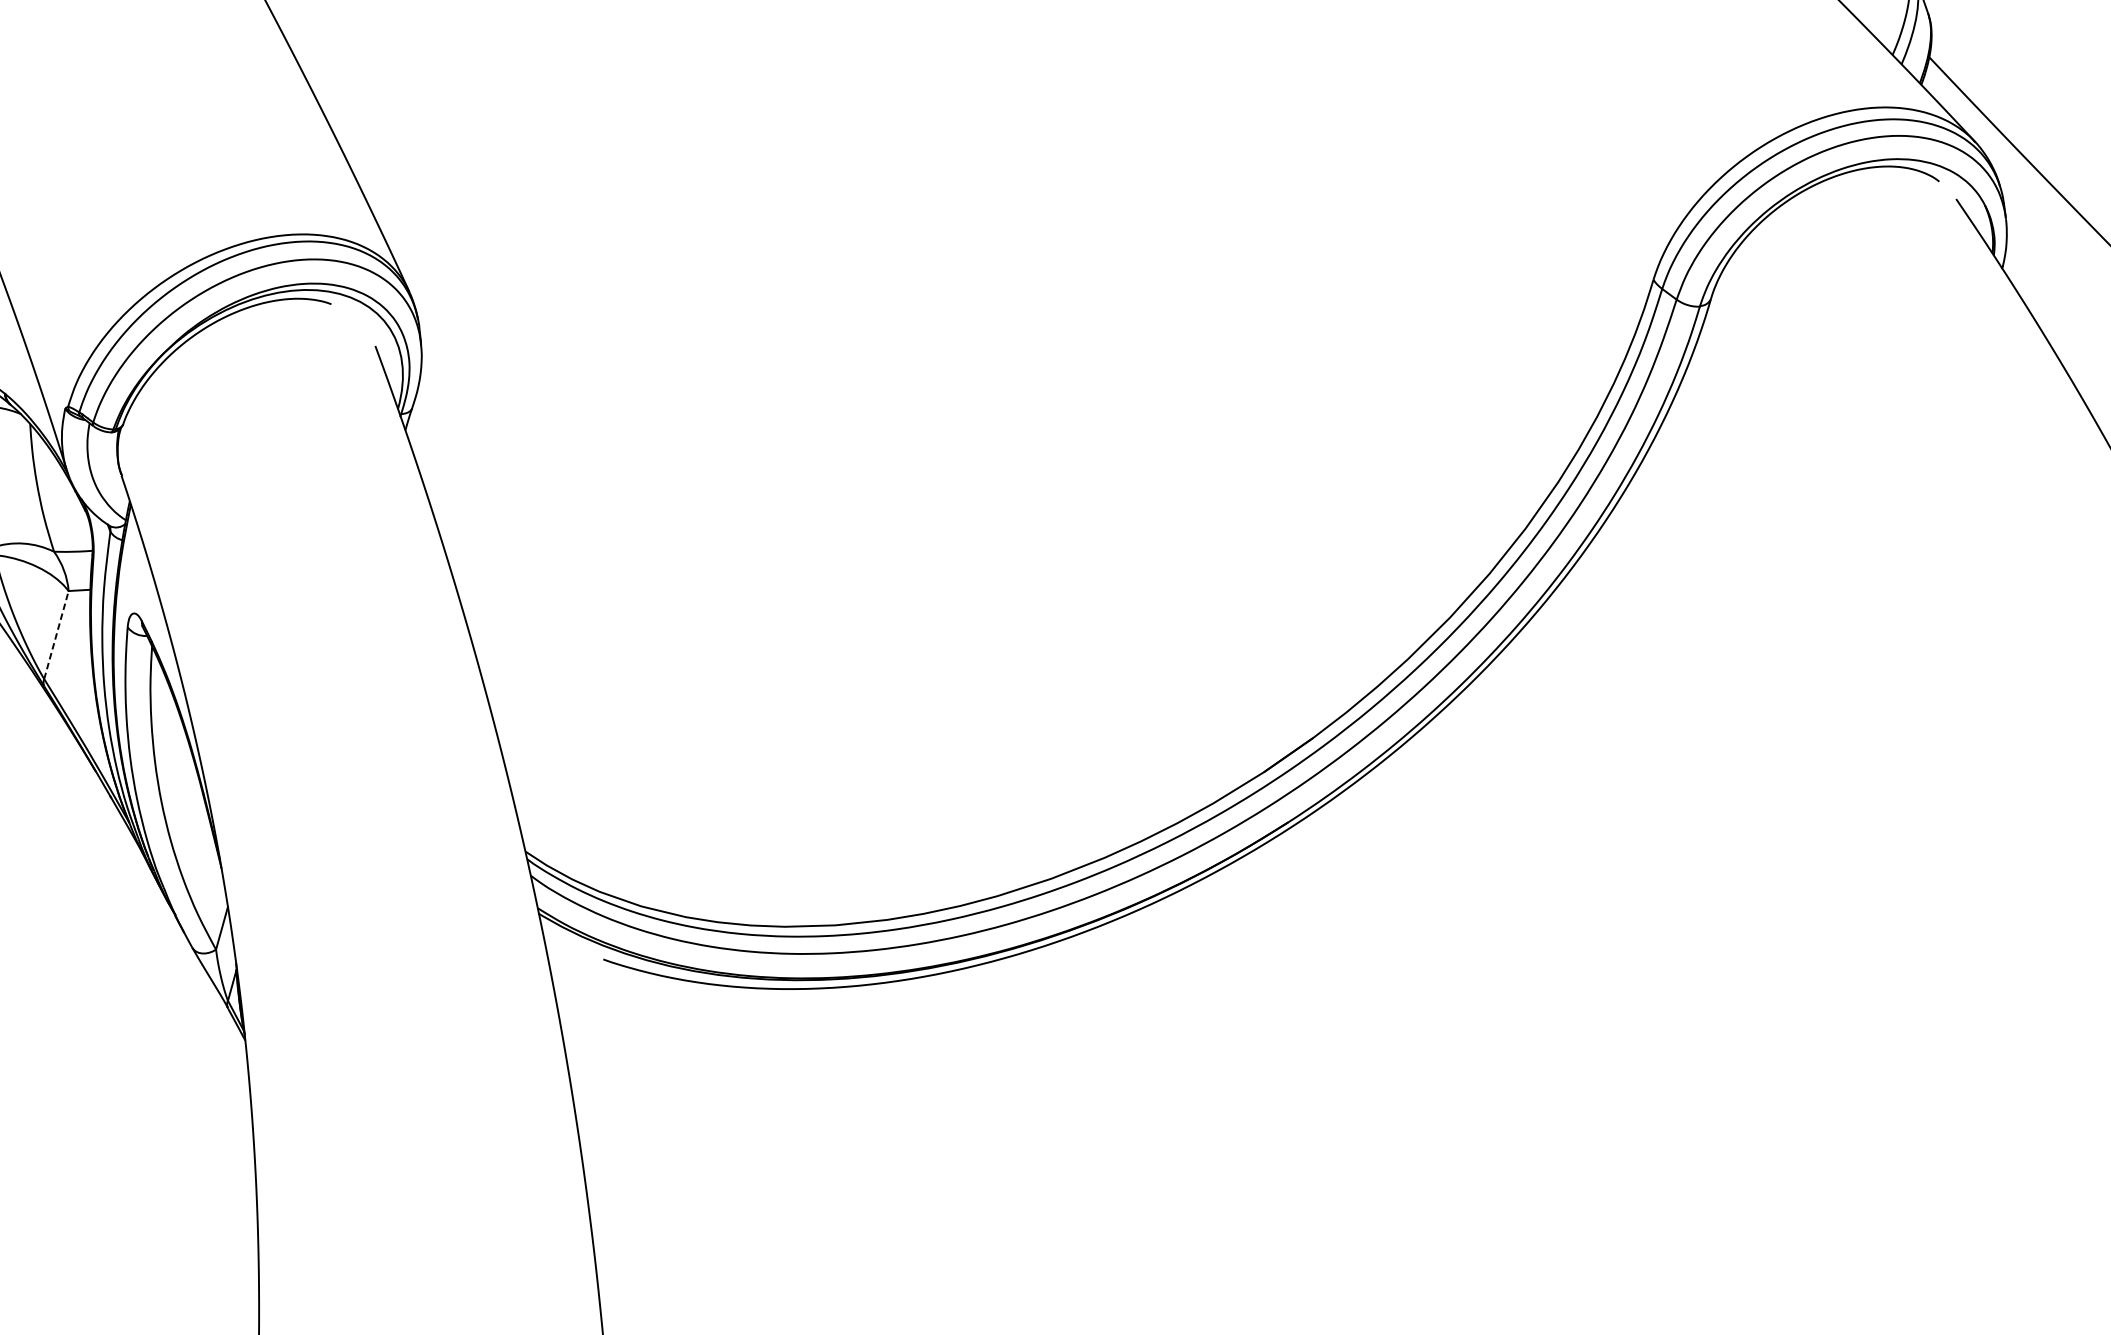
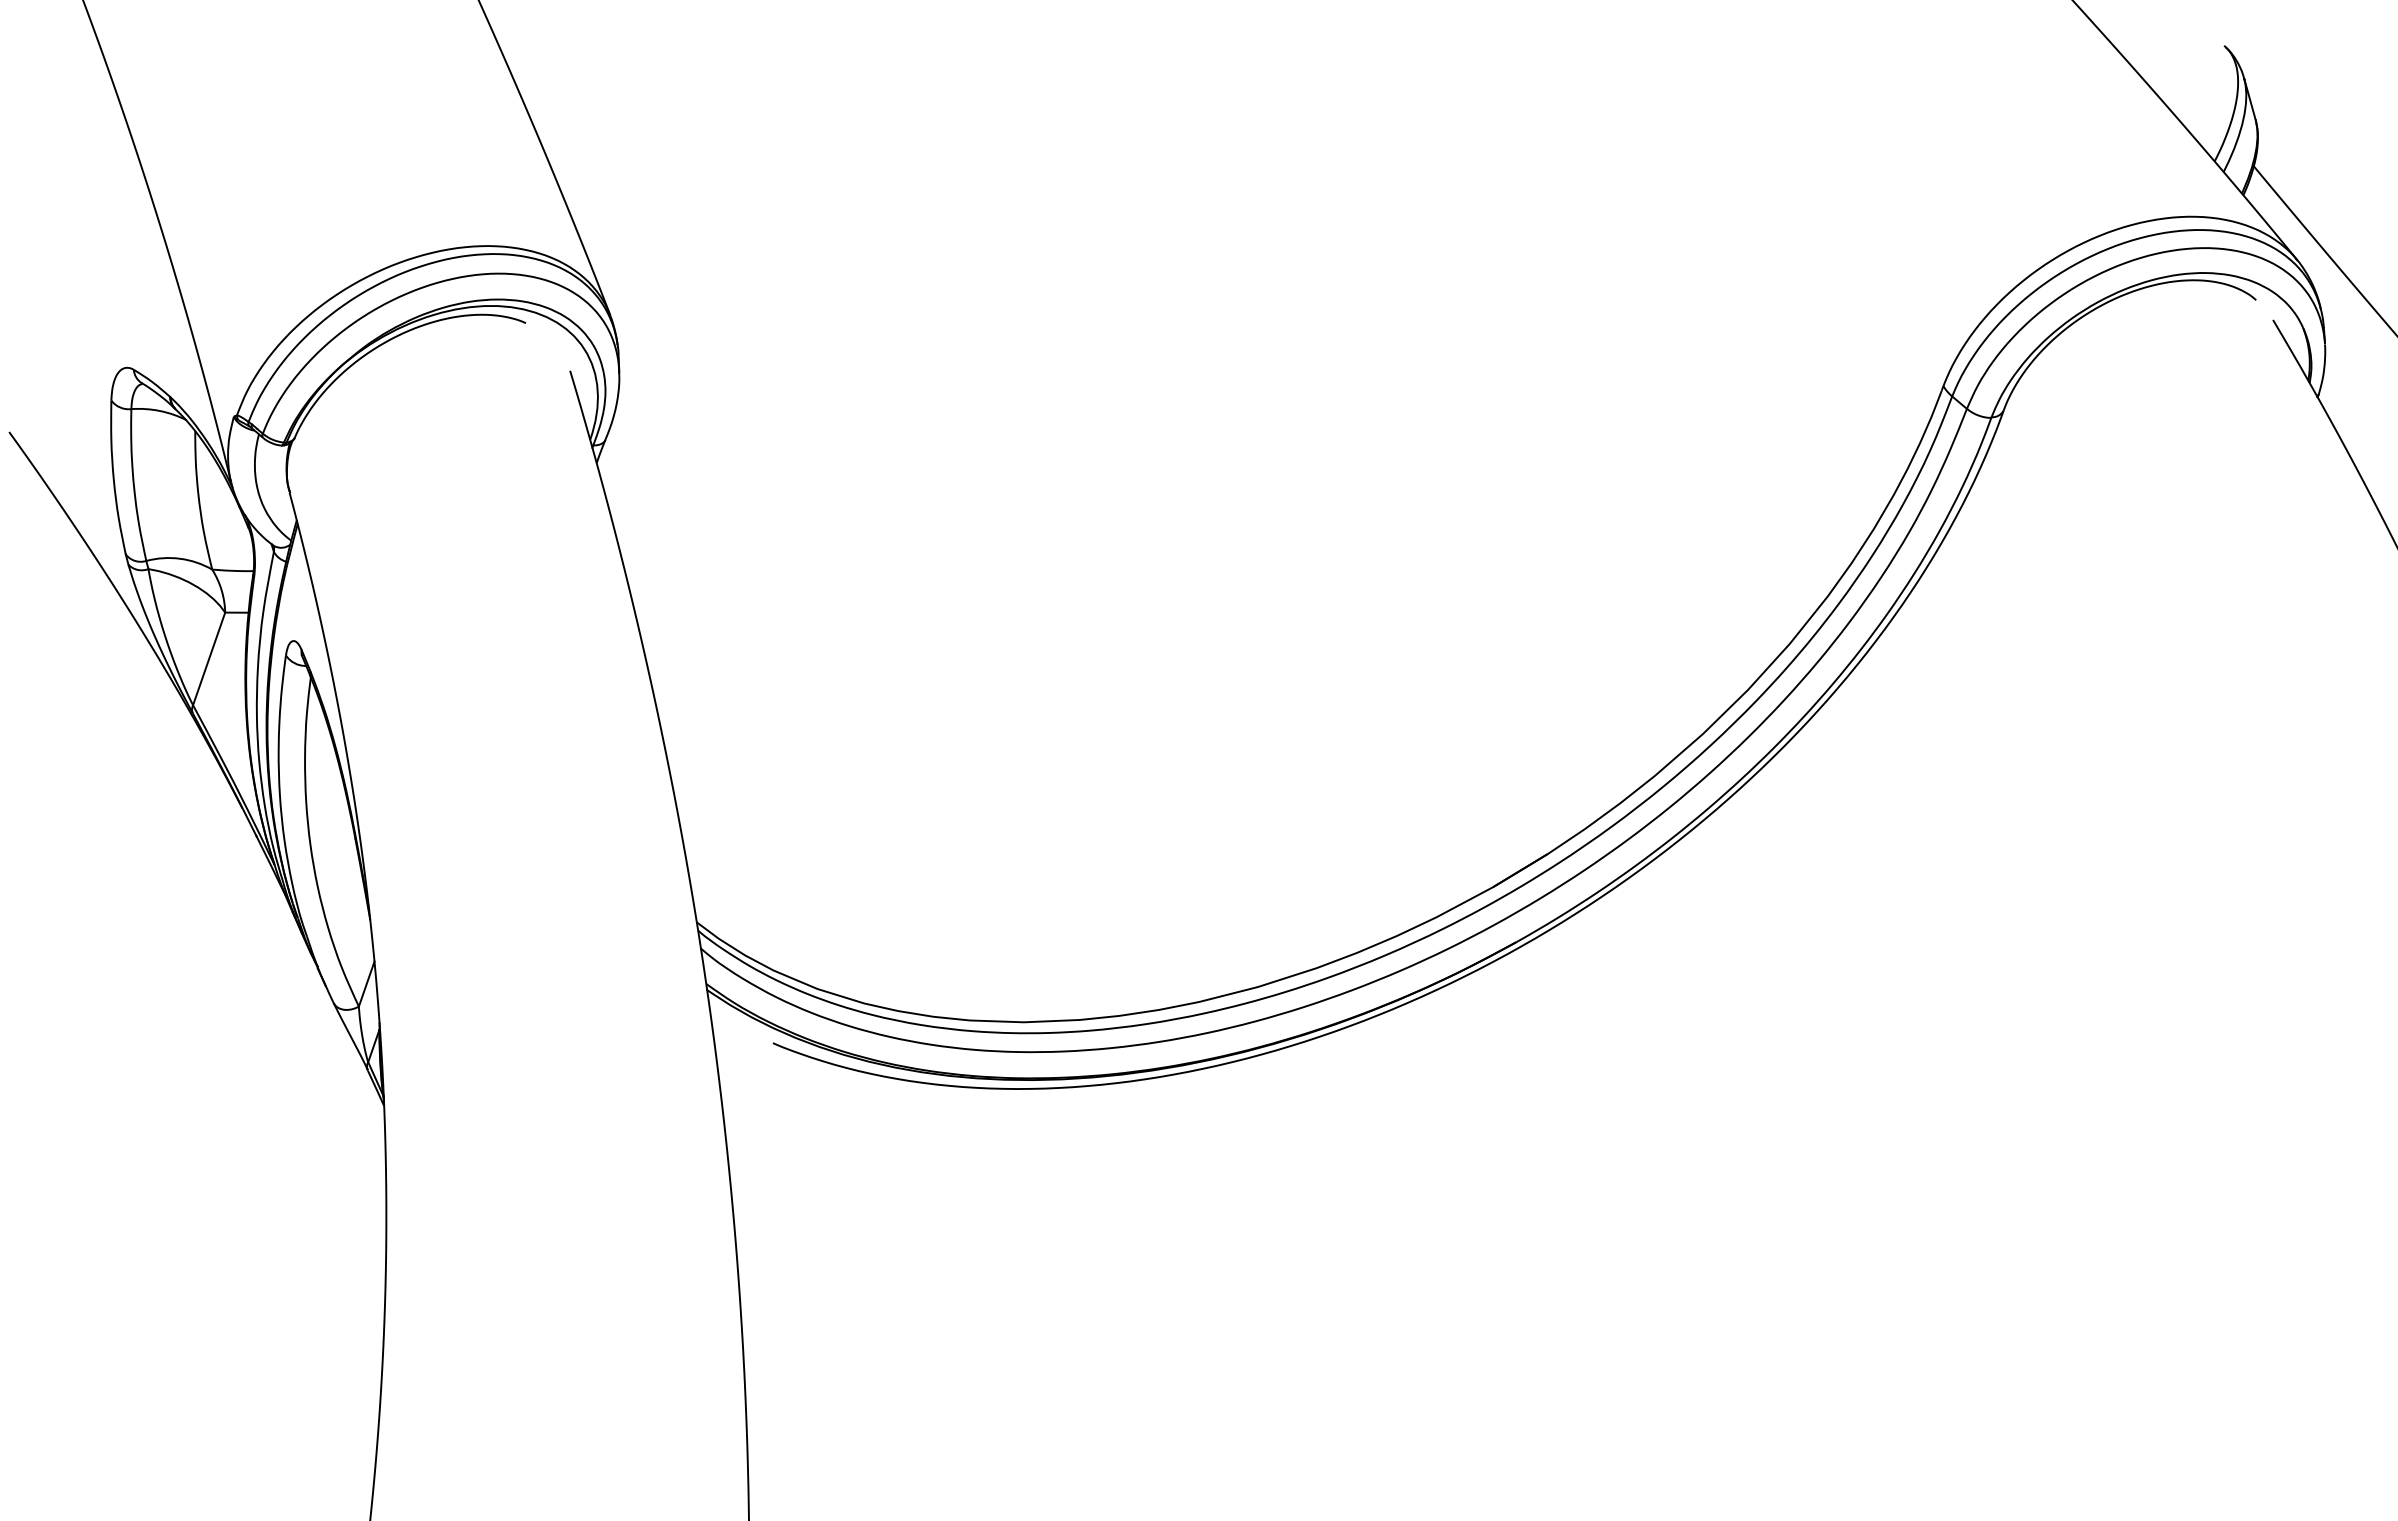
line: (56, 634) -> (209, 658), dashed -> solid

